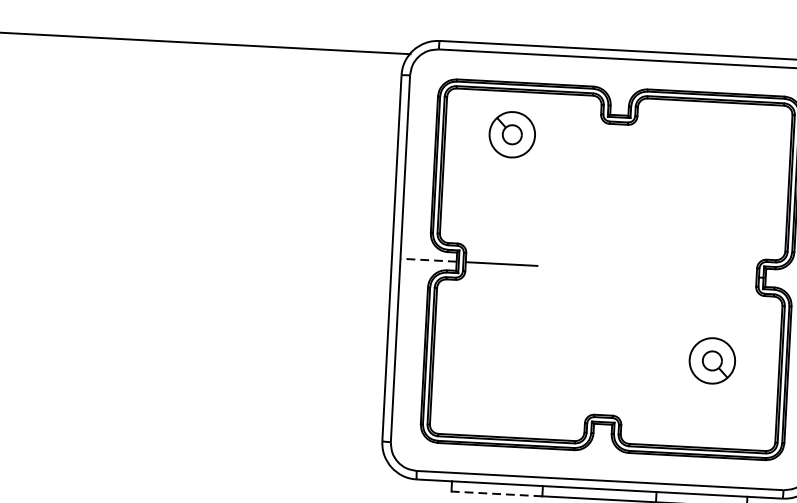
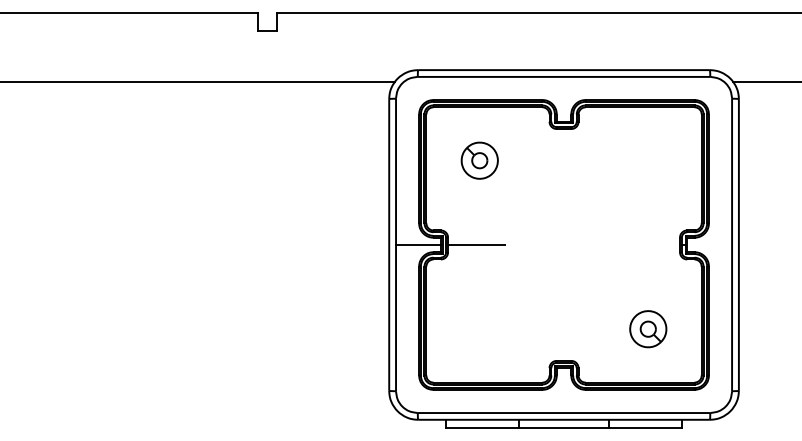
part: (511, 134) -> (479, 160), moved
line: (427, 259) -> (417, 244), dashed -> solid
part: (712, 361) -> (648, 329), moved
line: (496, 493) -> (482, 427), dashed -> solid

